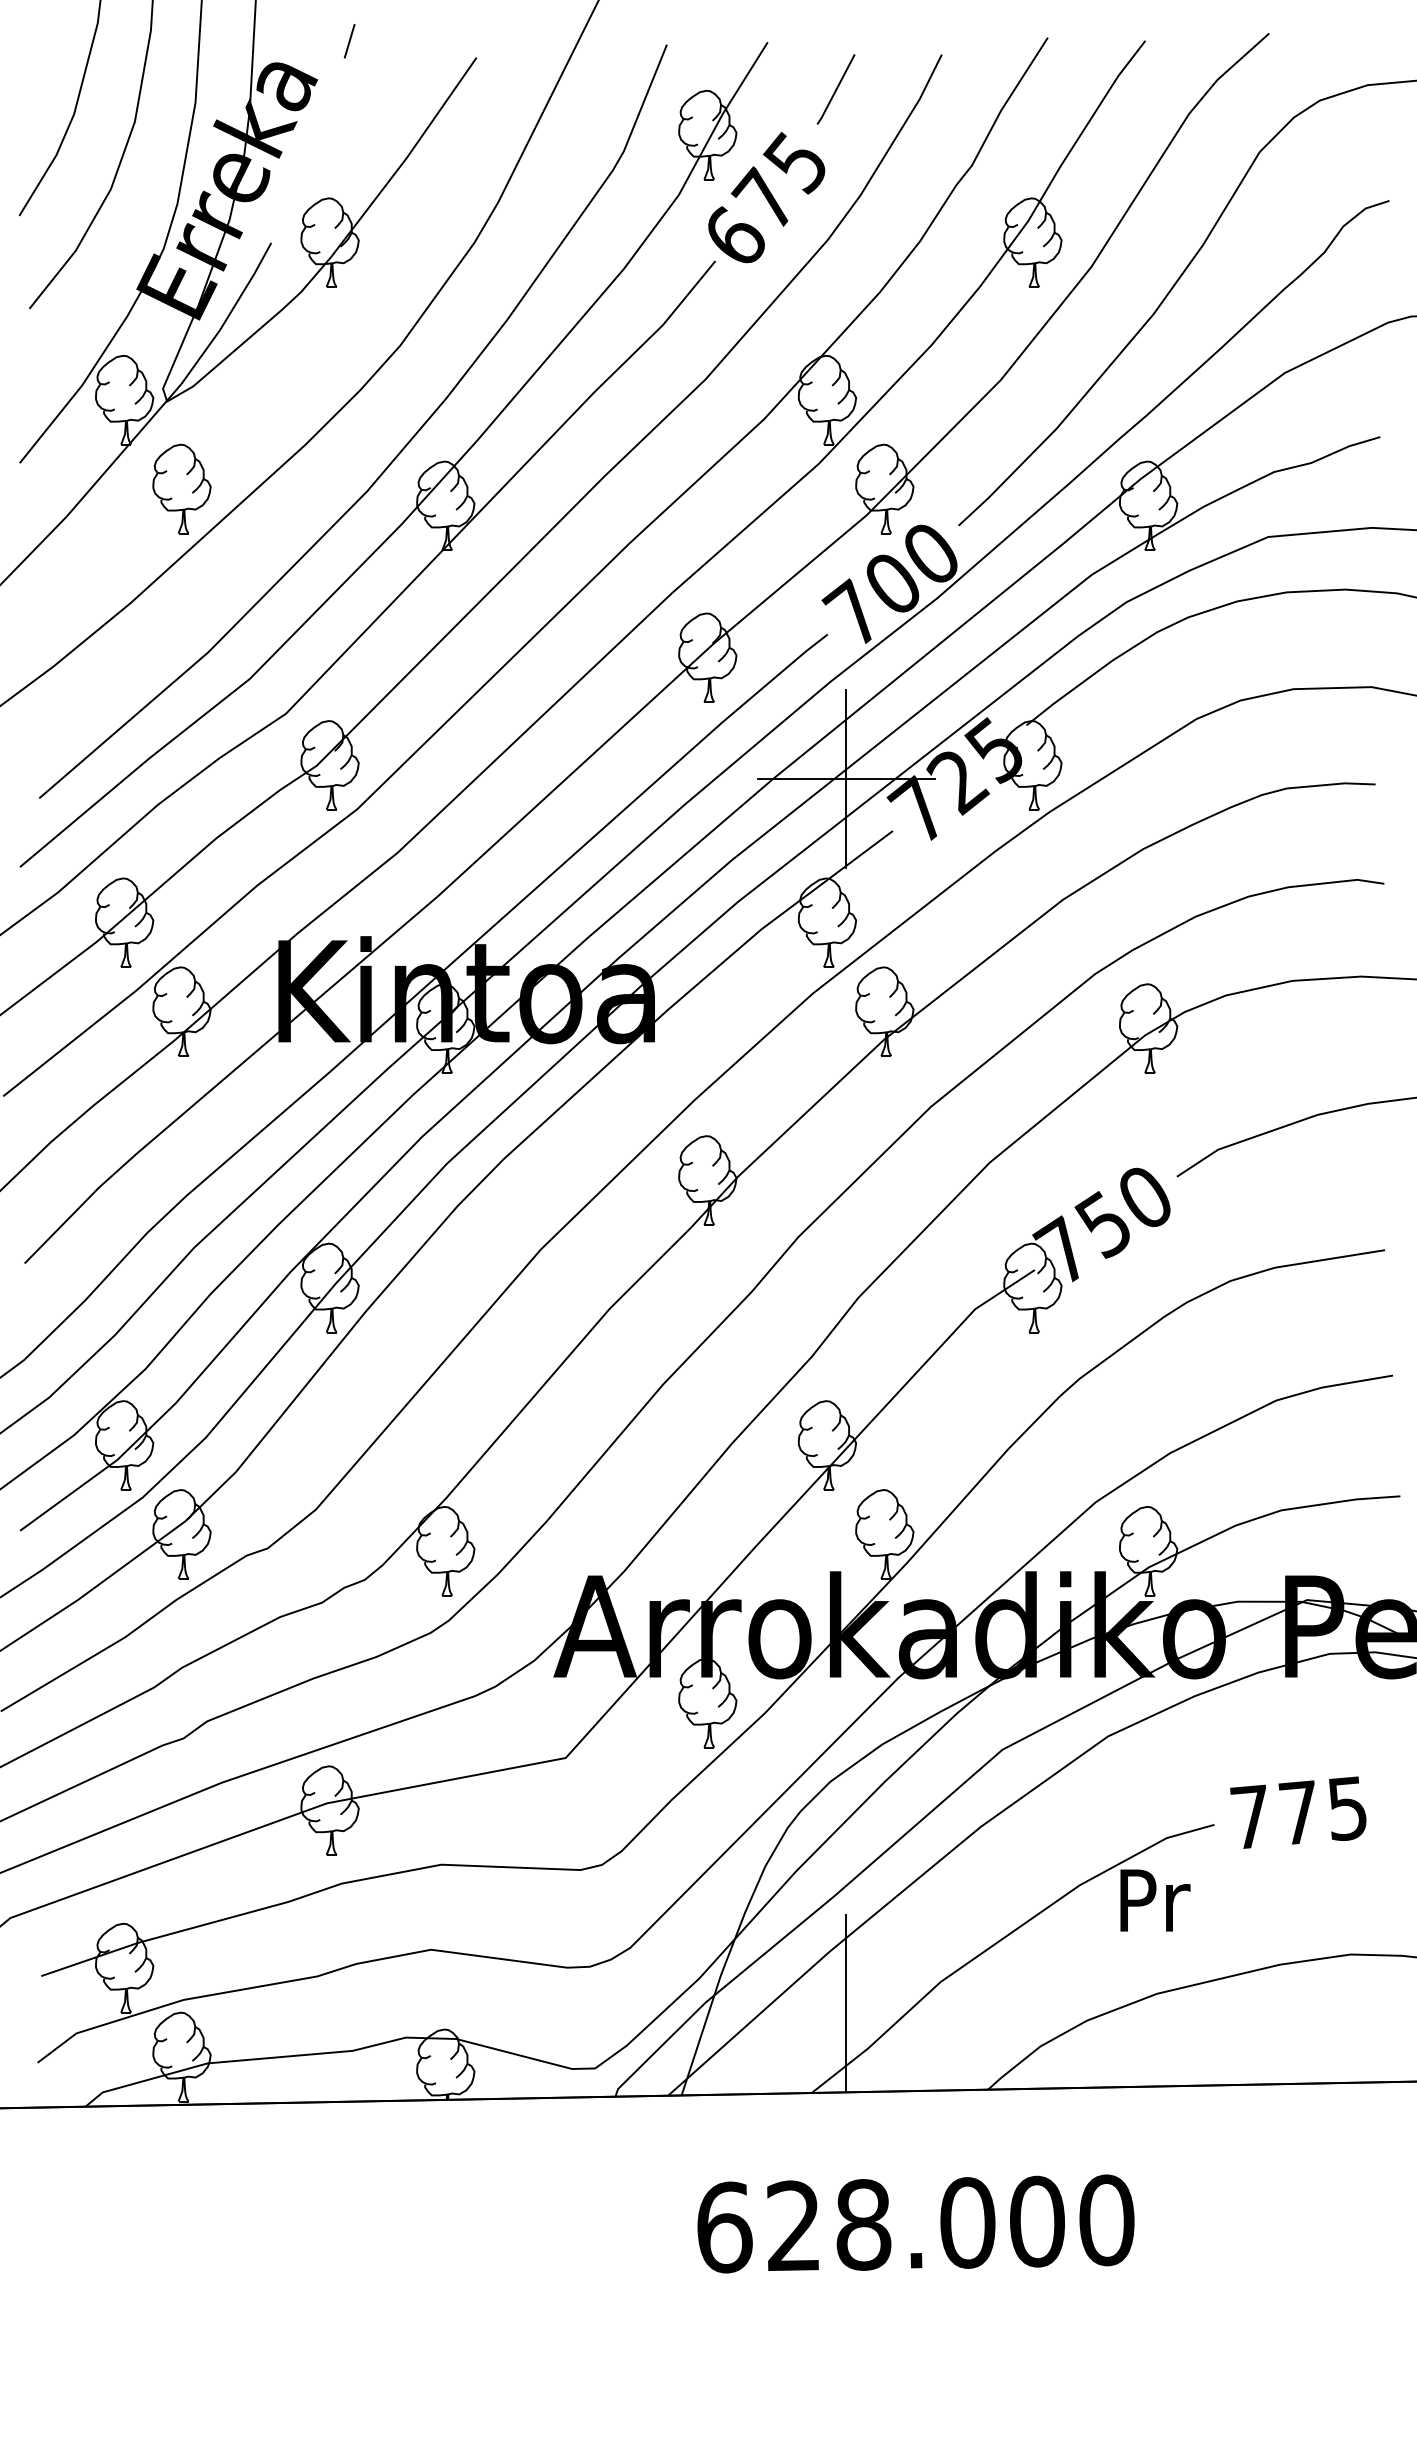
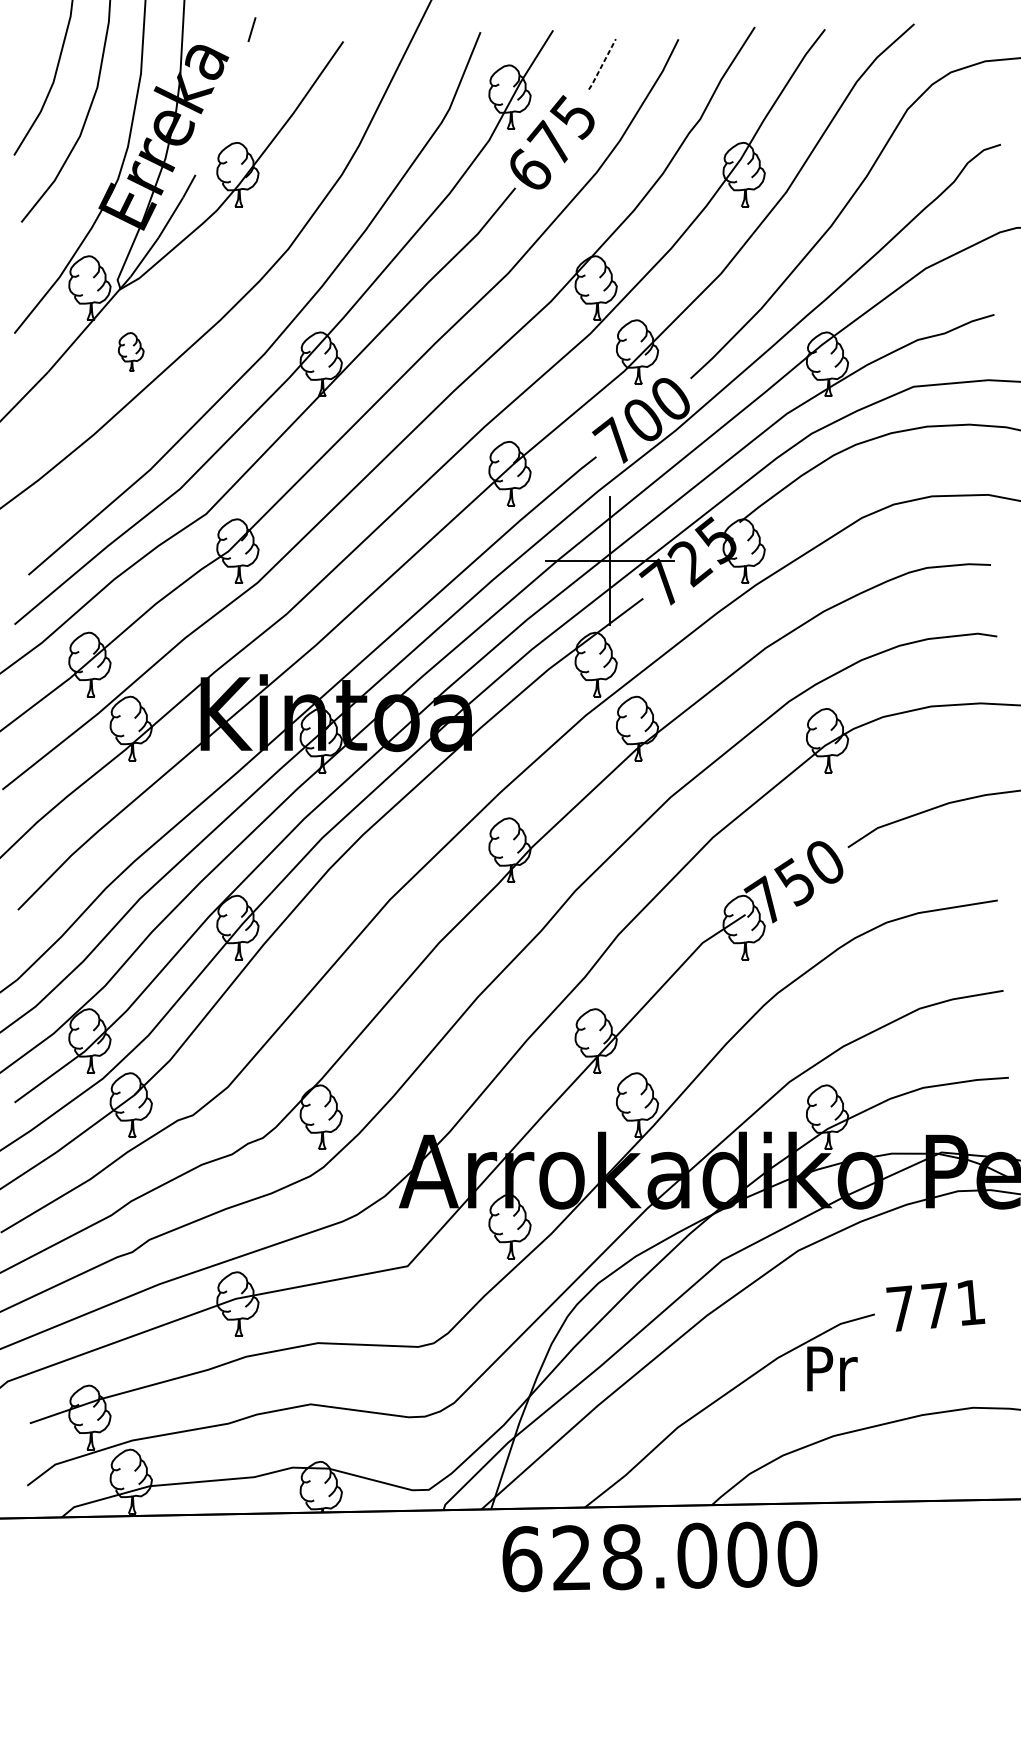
line: (836, 89) -> (602, 64), solid -> dashed
part: (181, 488) -> (130, 351), size x0.6
text: (1348, 1808) -> (971, 1302), 775 -> 771
line: (846, 2003) -> (609, 1443), removed
text: (915, 2223) -> (659, 1556), moved

